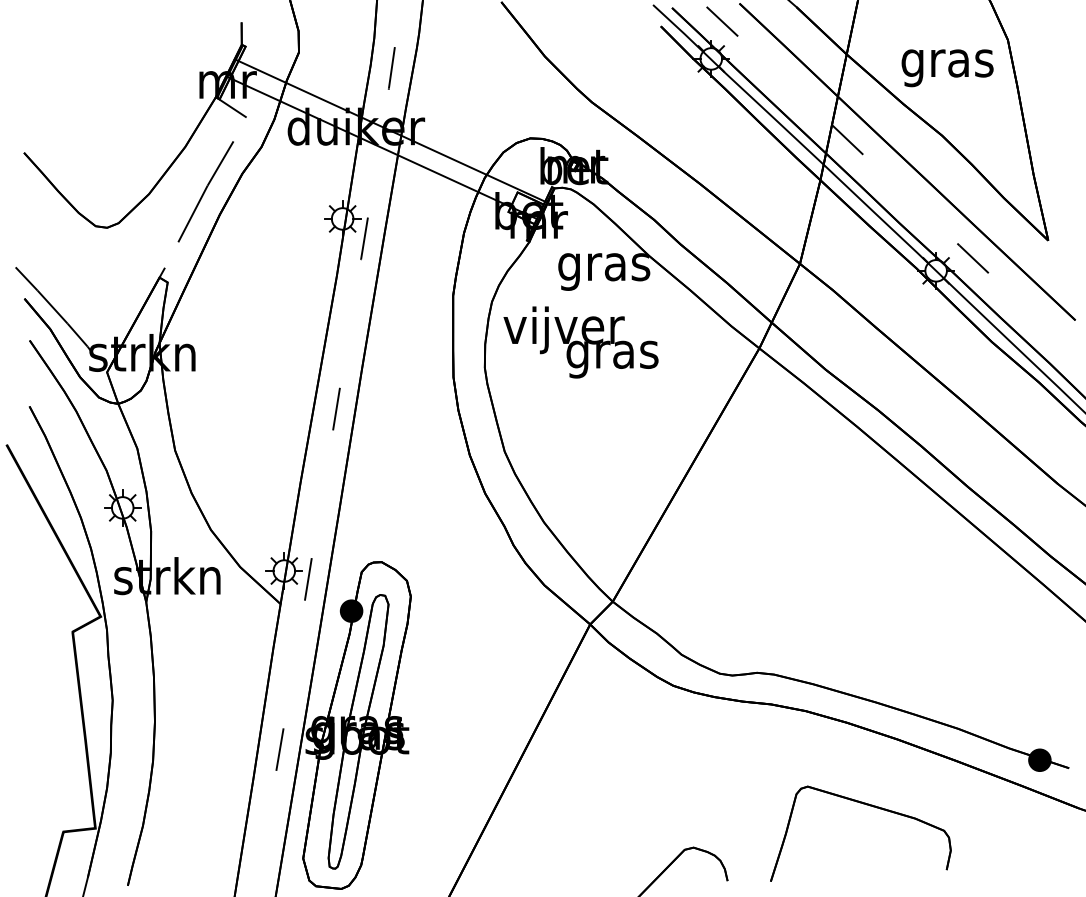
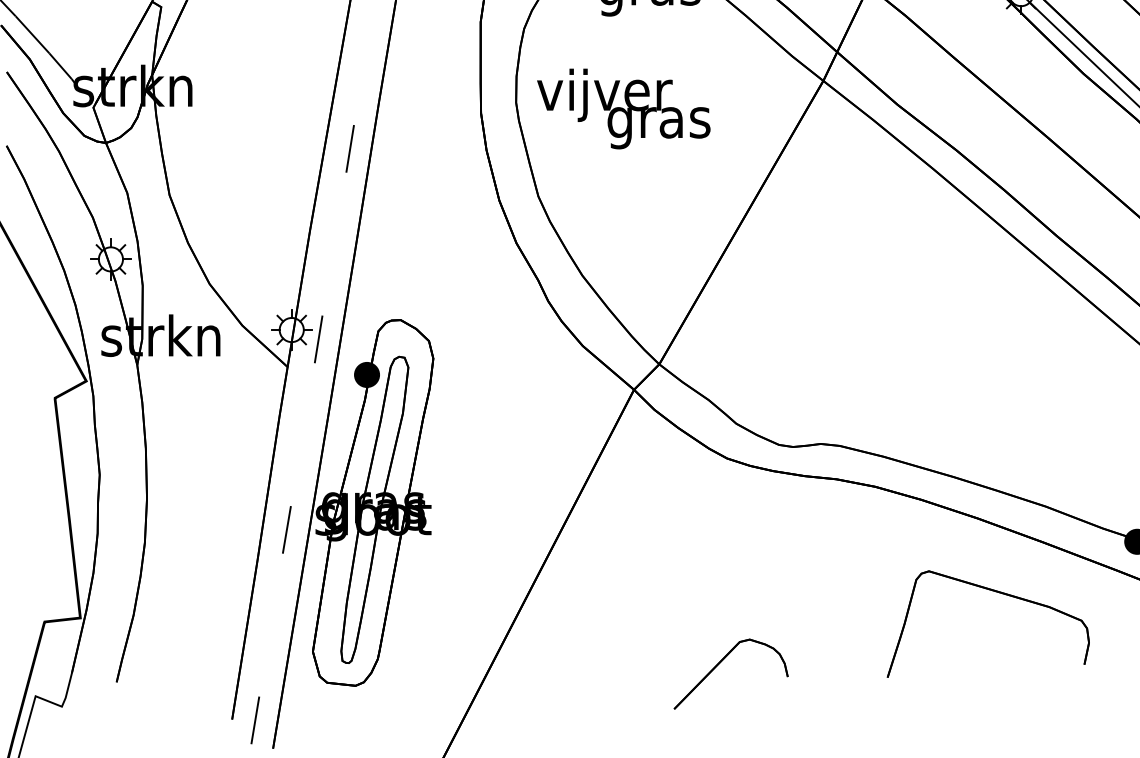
text: (580, 342) -> (623, 109), moved
part: (866, 805) -> (994, 592), moved

